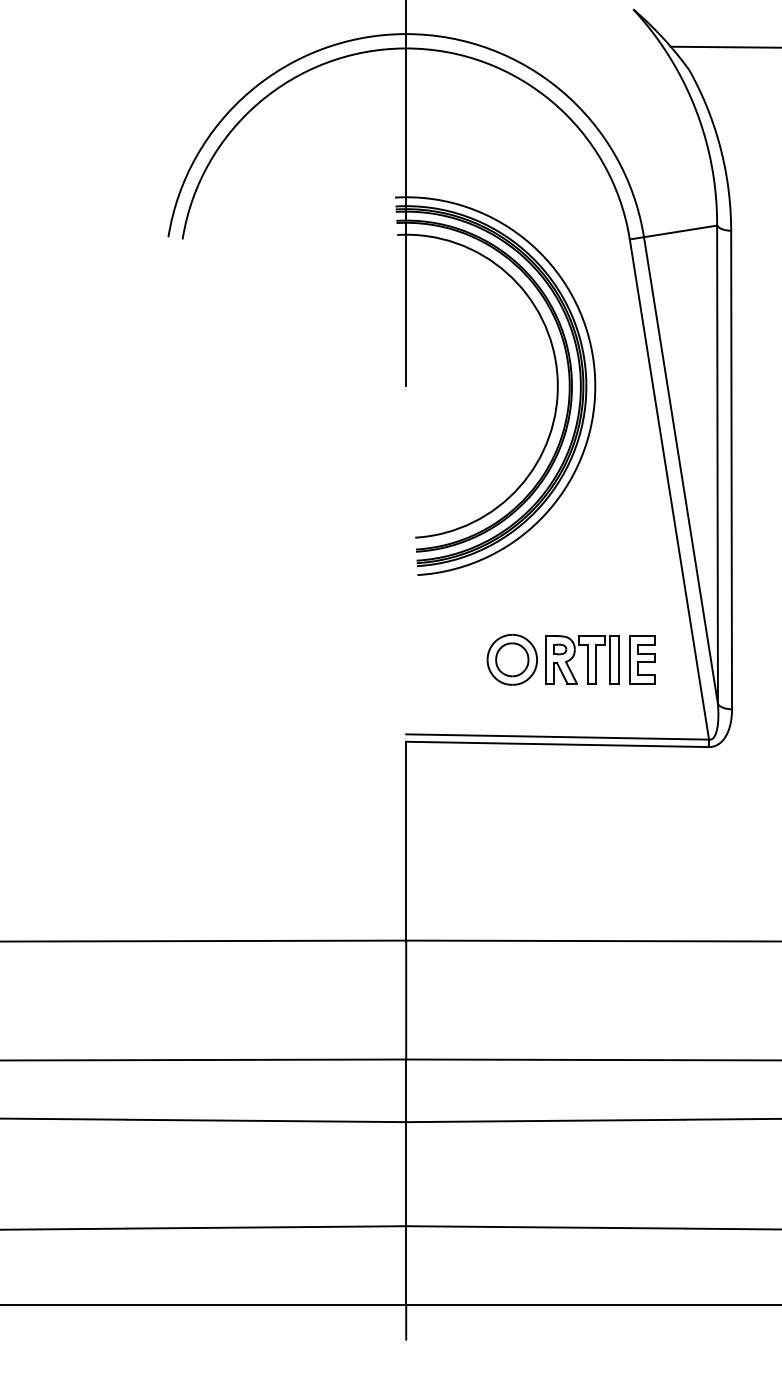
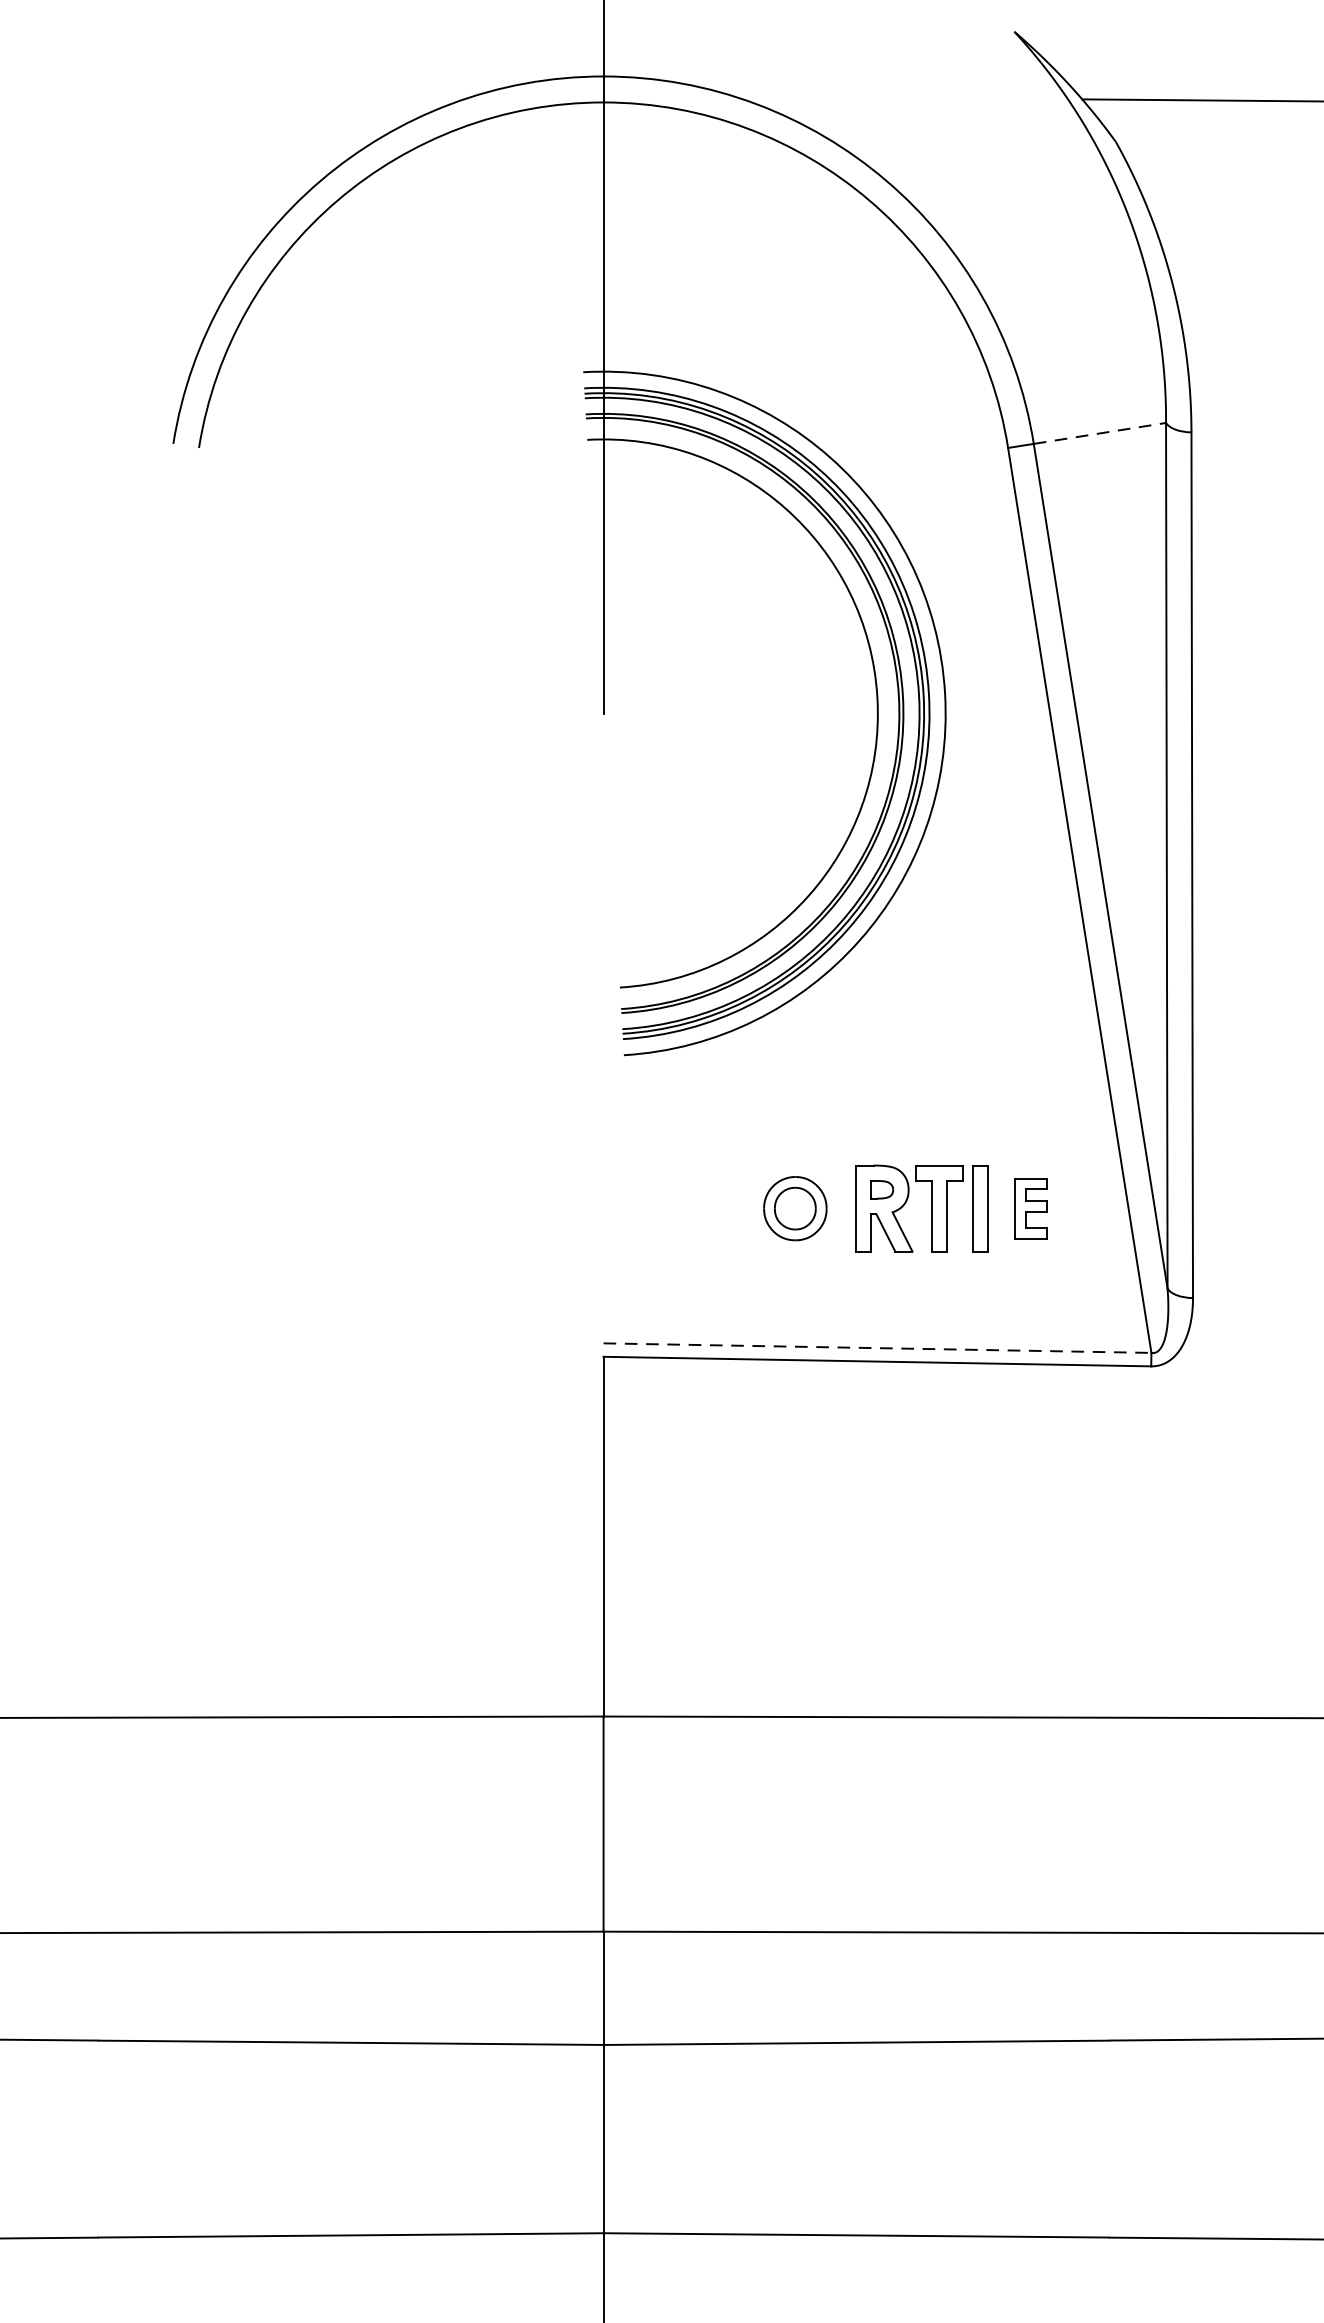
line: (681, 231) -> (1101, 433), solid -> dashed
part: (511, 659) -> (794, 1207), size x0.7
part: (642, 659) -> (1031, 1207), size x0.7
line: (558, 737) -> (879, 1349), solid -> dashed

